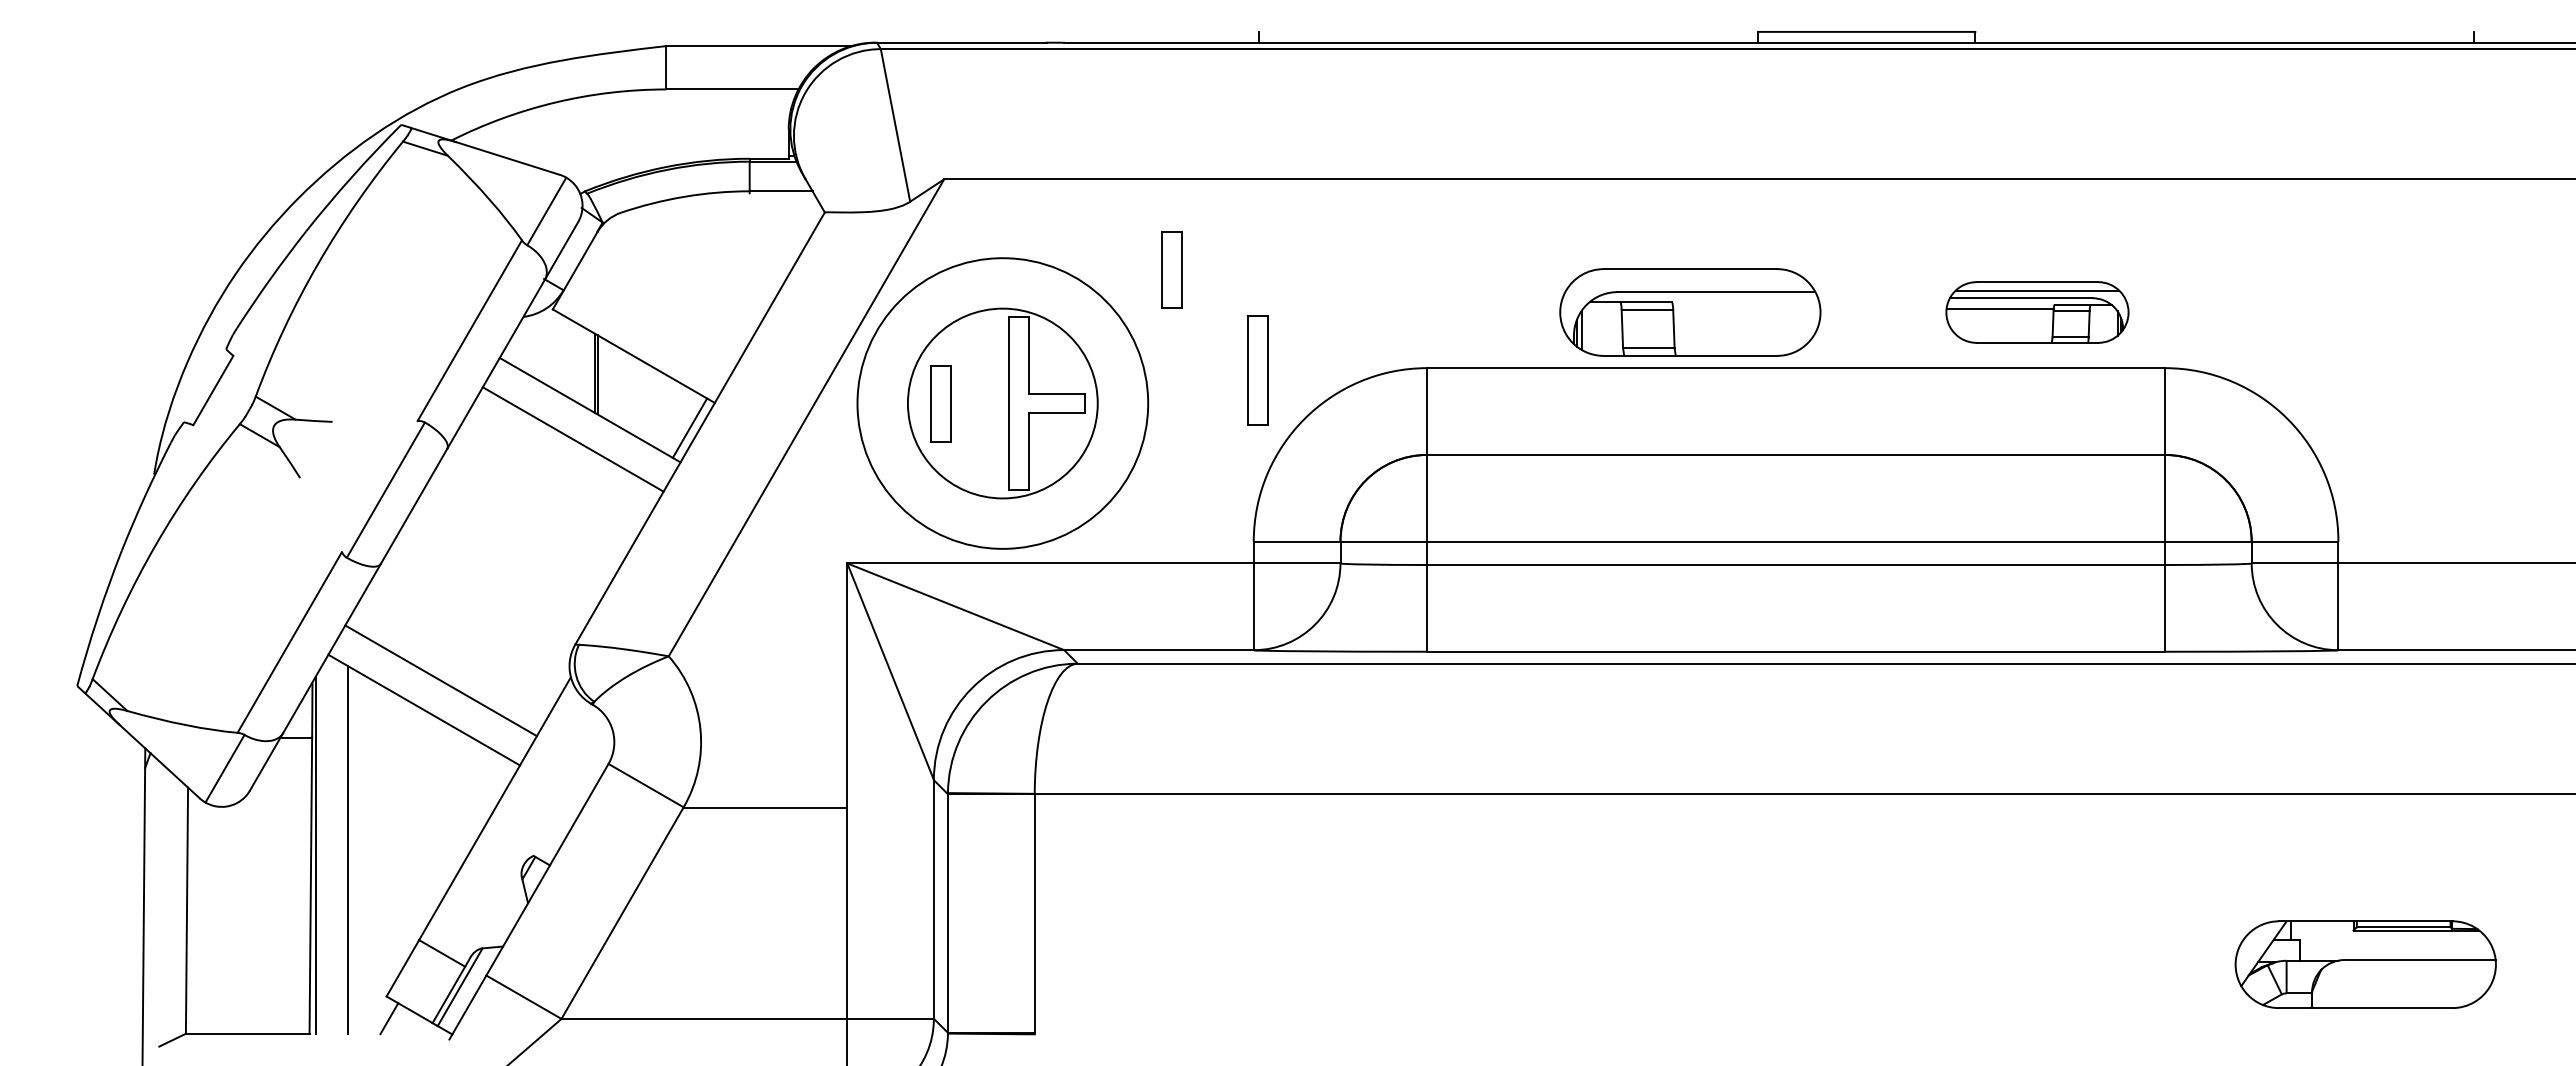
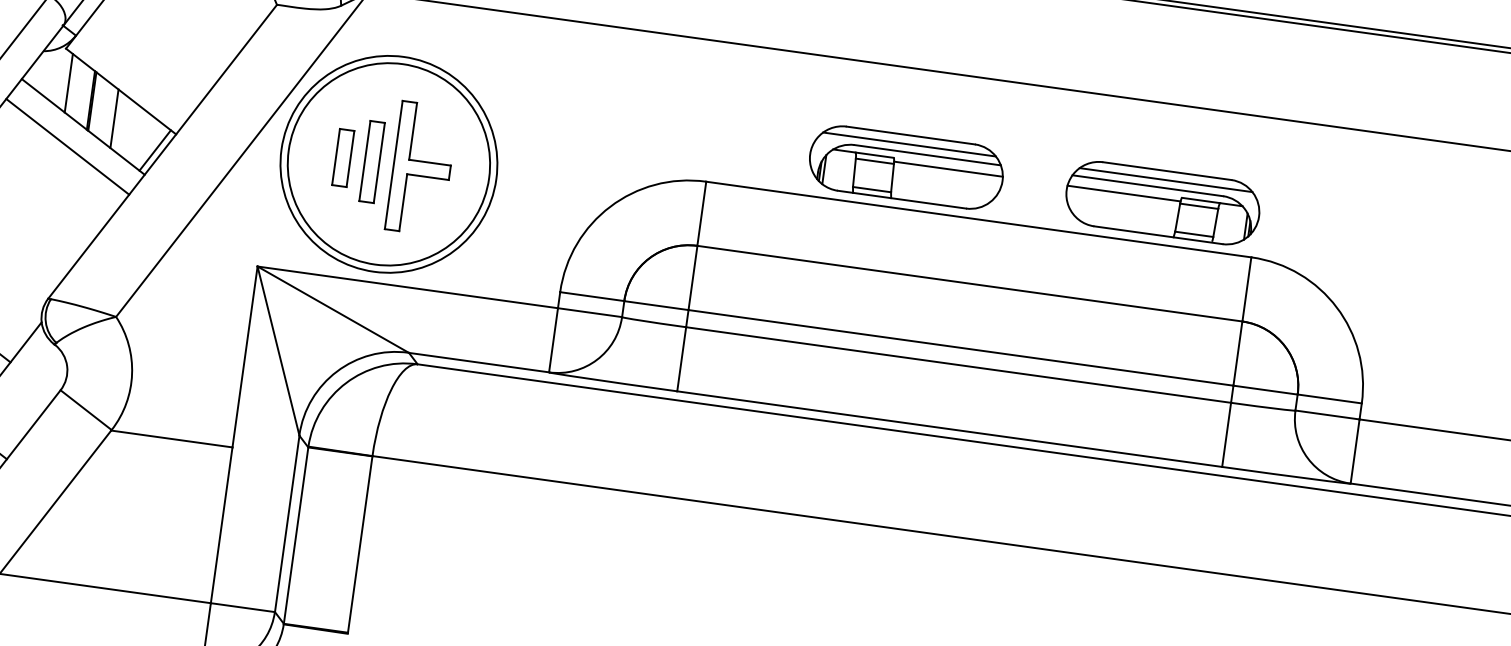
part: (1171, 269) -> (527, 82), removed
line: (1690, 281) -> (909, 144), added
line: (1746, 306) -> (948, 168), added
part: (2037, 312) -> (1162, 203), size x1.43
line: (562, 354) -> (68, 82), added
part: (1257, 370) -> (371, 161), moved
line: (630, 393) -> (114, 118), added
circle: (1002, 403) -> (388, 164), size x1.43

